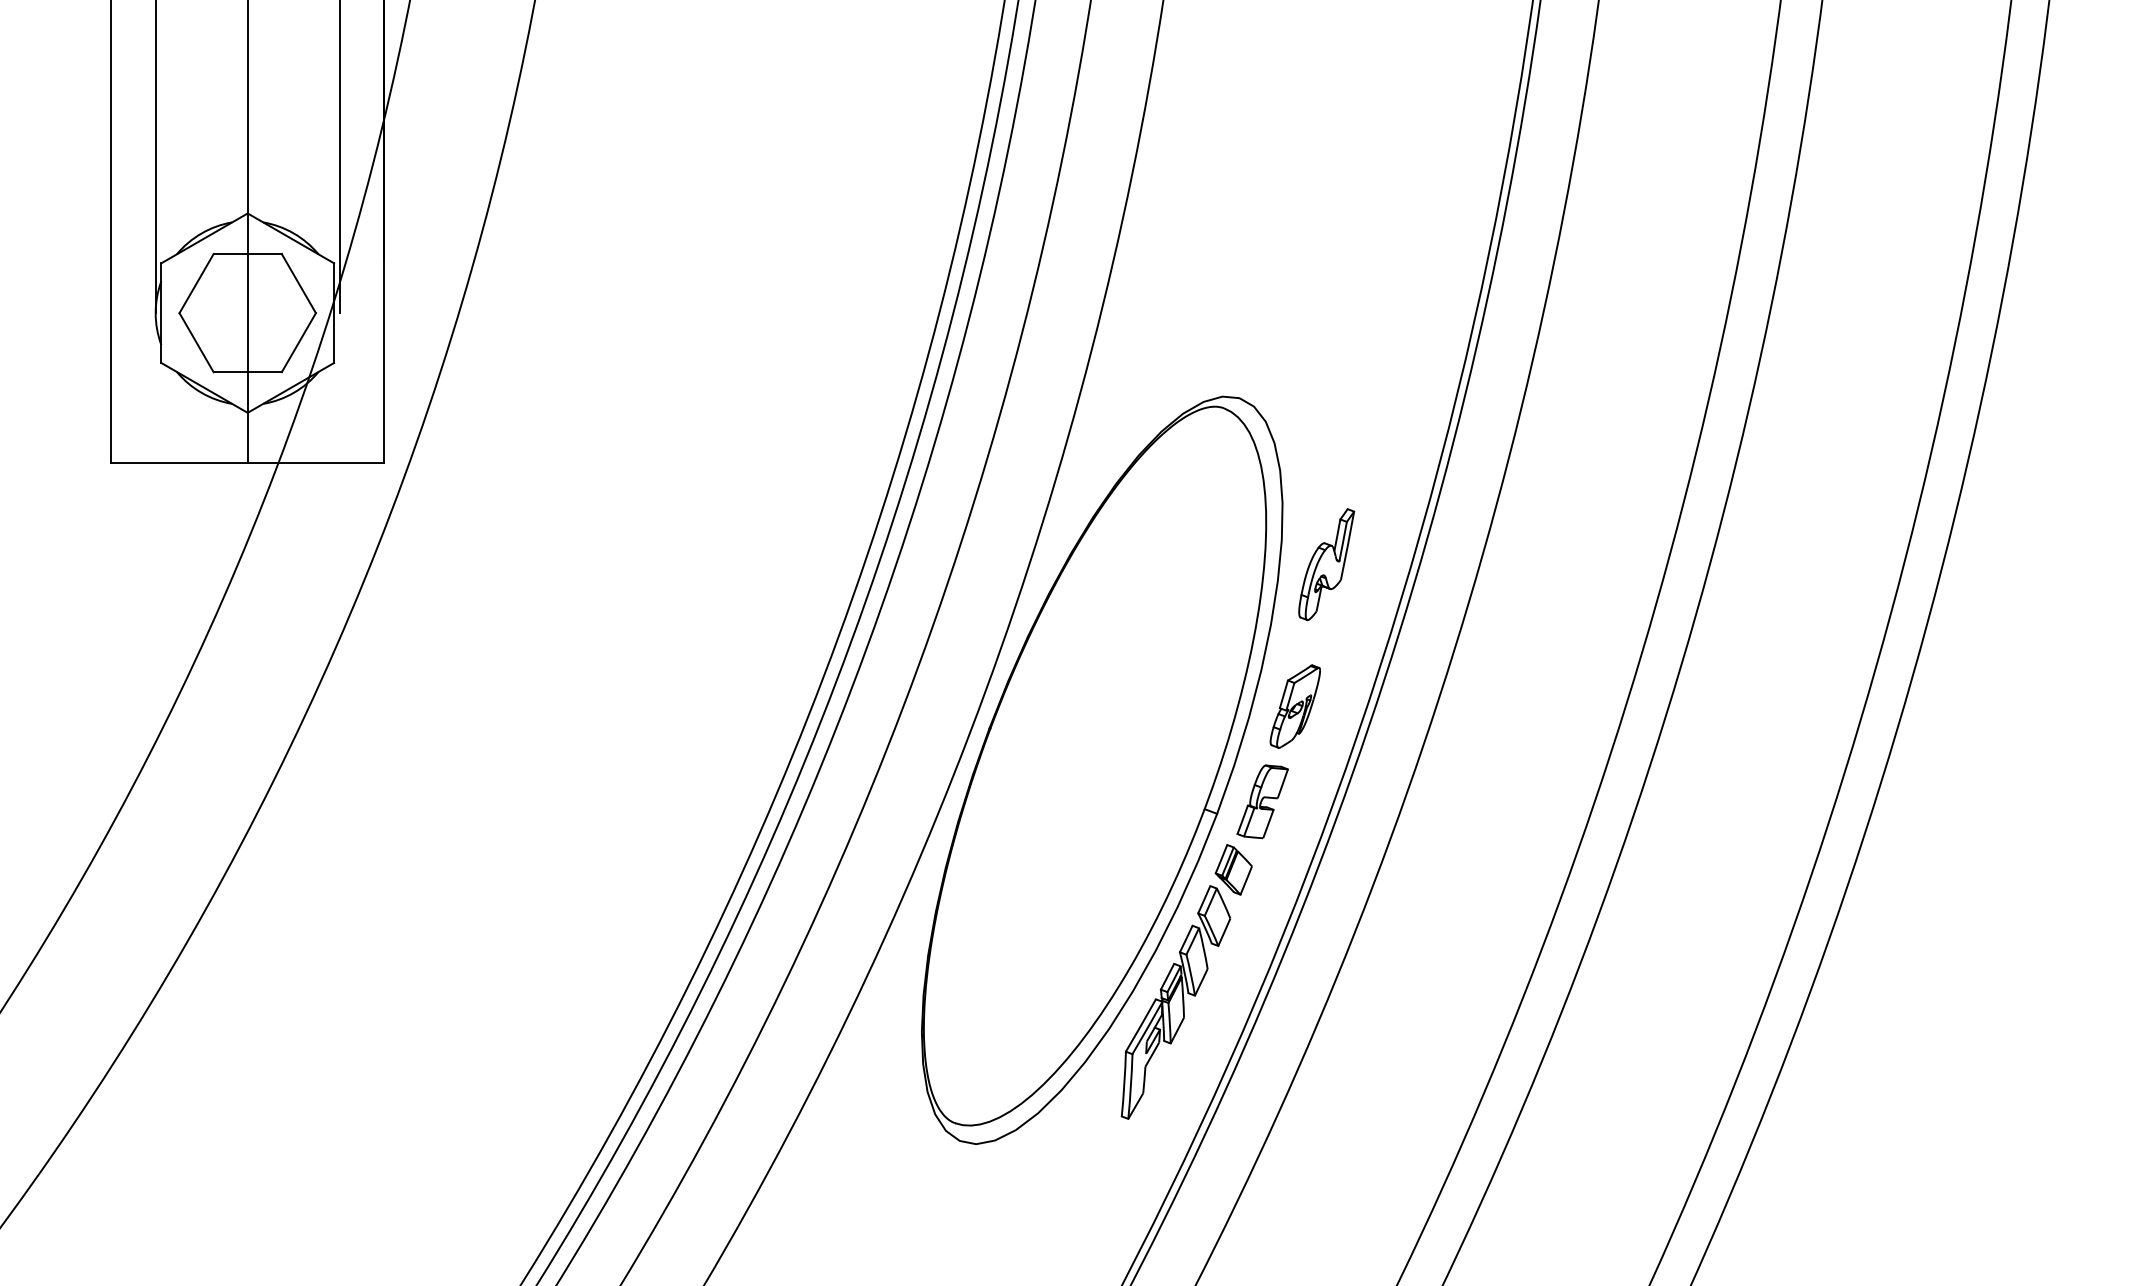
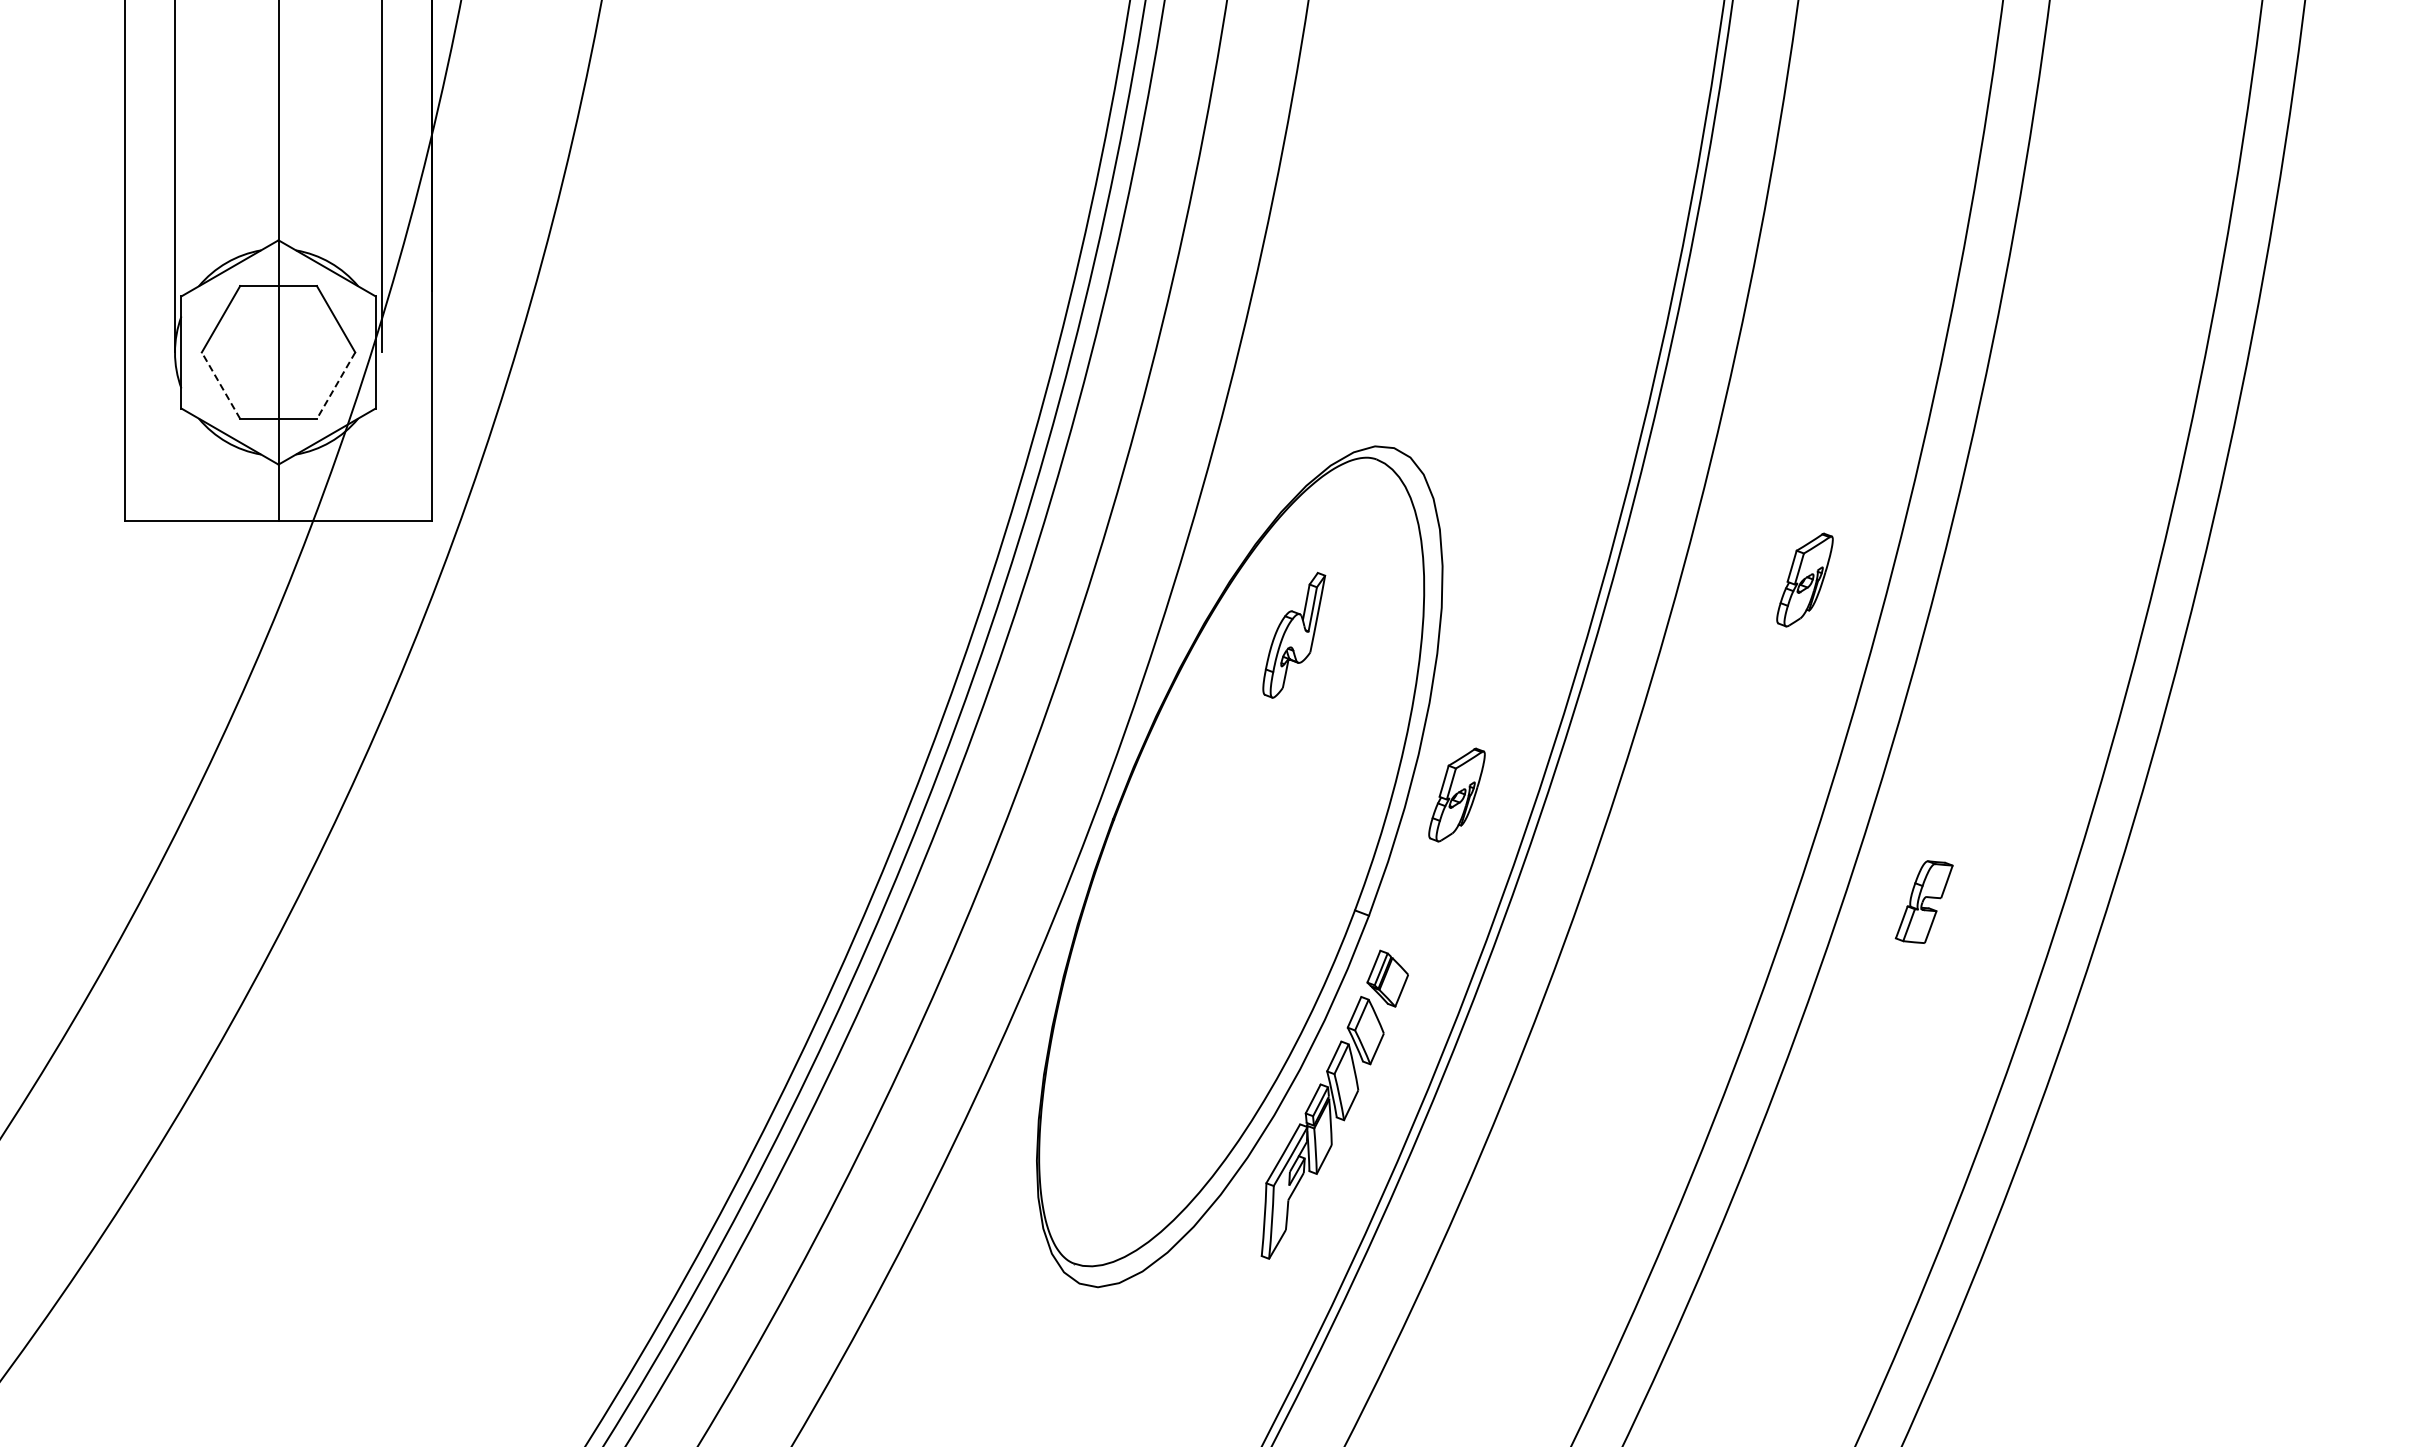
line: (196, 342) -> (220, 385), solid -> dashed
line: (298, 343) -> (335, 386), solid -> dashed
part: (1604, 514) -> (1804, 579), added
part: (1326, 563) -> (1294, 634), moved
part: (1262, 801) -> (1923, 901), moved

